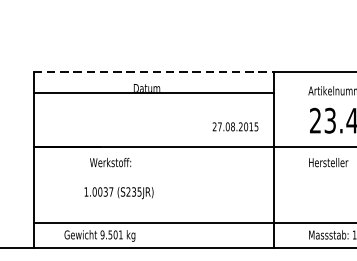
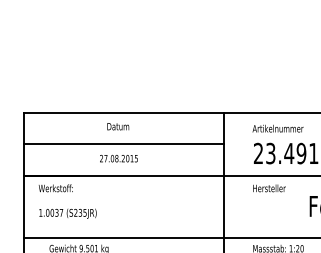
line: (154, 71) -> (124, 112), dashed -> solid
line: (154, 93) -> (124, 144), moved
text: (235, 126) -> (118, 158), moved
text: (110, 162) -> (55, 188), moved
text: (118, 192) -> (67, 213), moved

